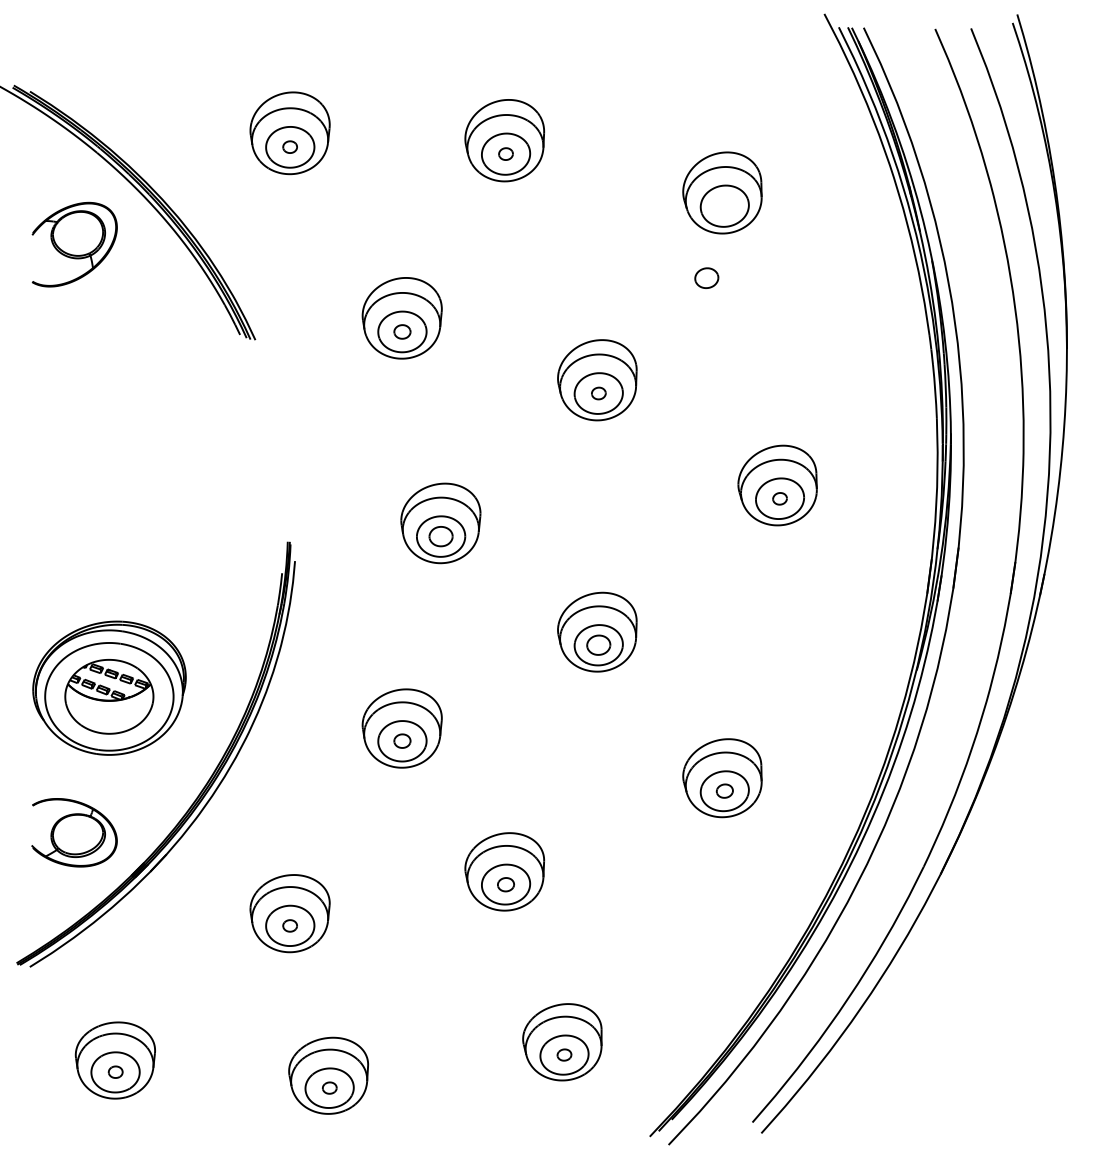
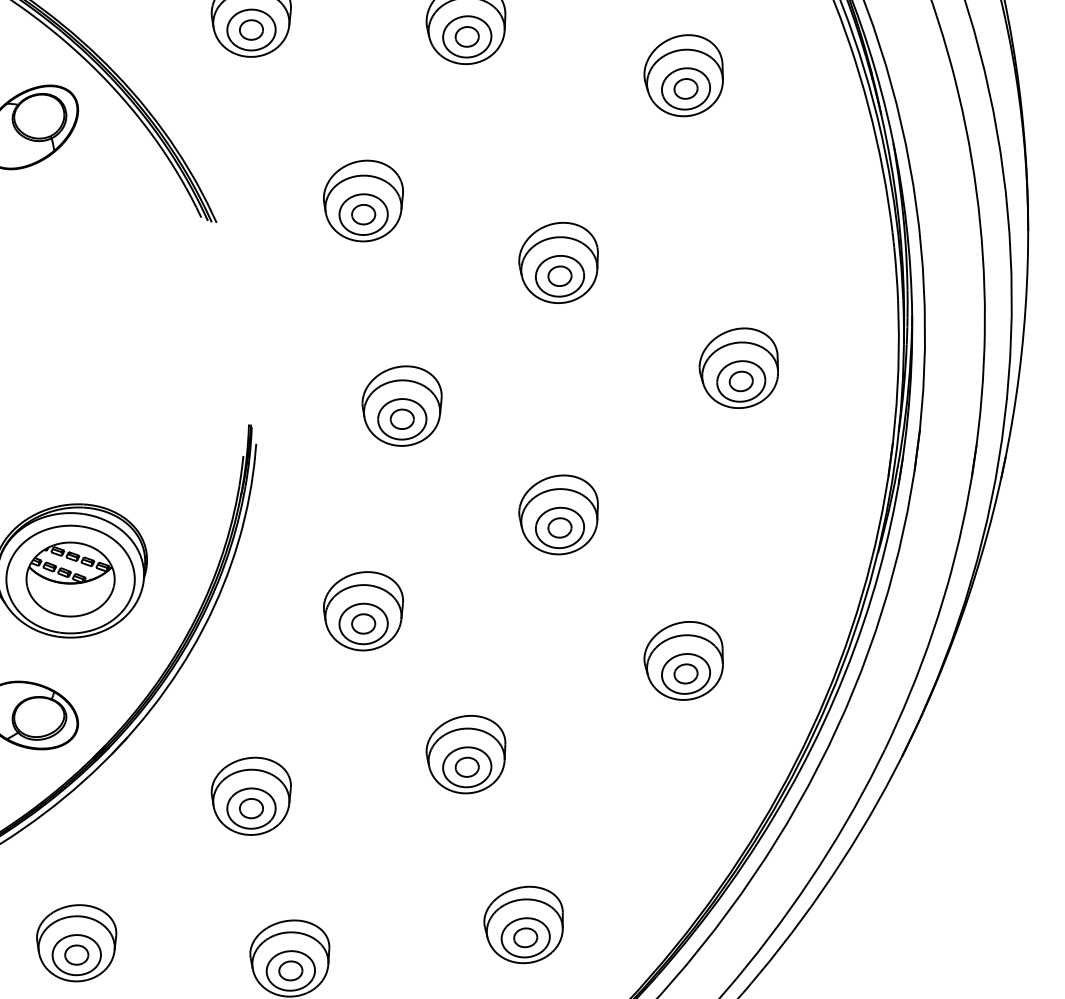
part: (289, 146) -> (250, 29), size x1.67
part: (505, 153) -> (466, 36), size x1.67
part: (706, 277) -> (685, 88), moved
part: (402, 331) -> (363, 214), size x1.43
part: (598, 393) -> (559, 276), size x1.67
part: (779, 498) -> (740, 381), size x1.67
part: (402, 740) -> (363, 623), size x1.43
part: (724, 790) -> (685, 673), size x1.43
part: (505, 884) -> (466, 767), size x1.43
part: (289, 925) -> (250, 808), size x1.67
part: (564, 1054) -> (525, 937), size x1.67
part: (115, 1071) -> (76, 954), size x1.67
part: (329, 1087) -> (290, 970), size x1.67

